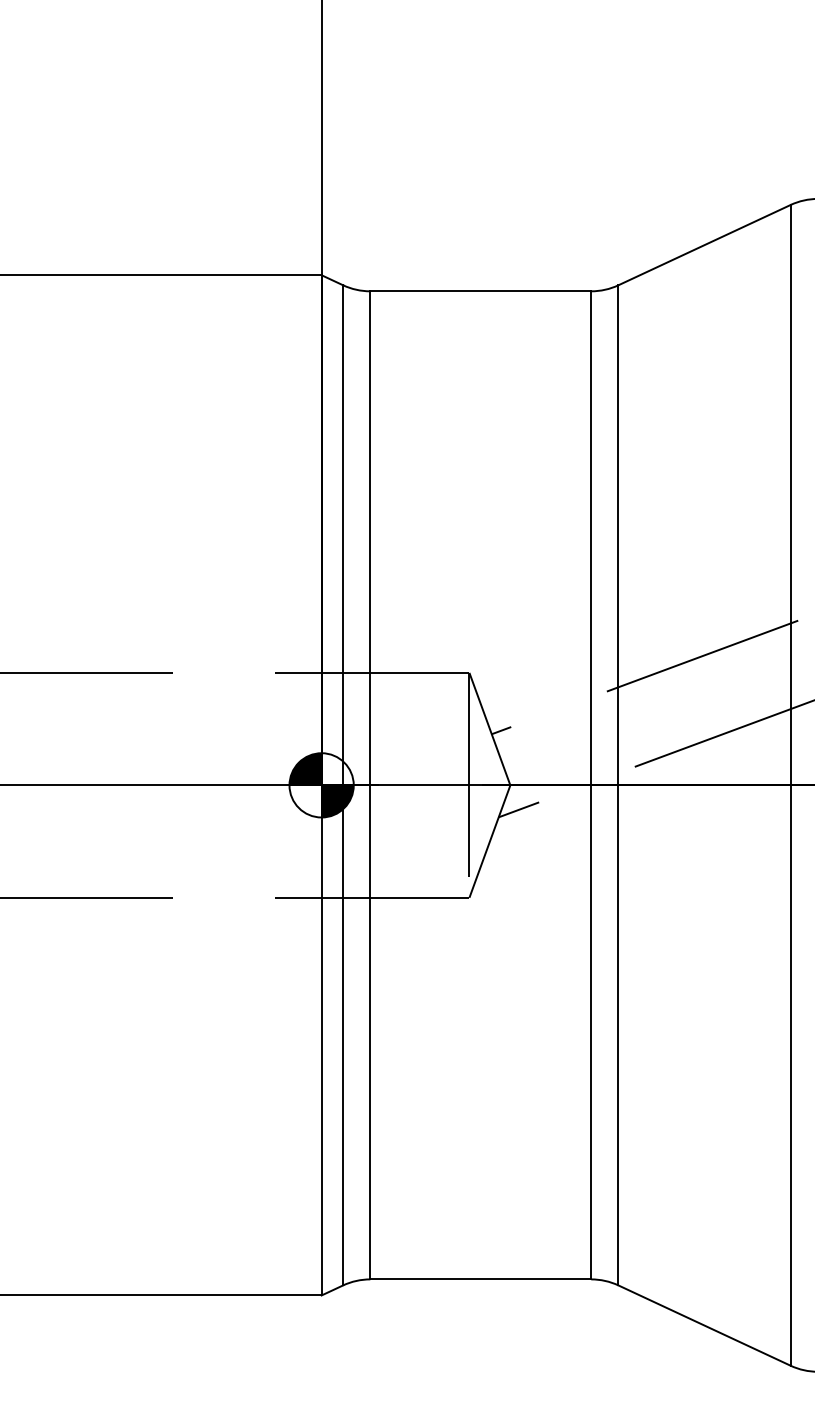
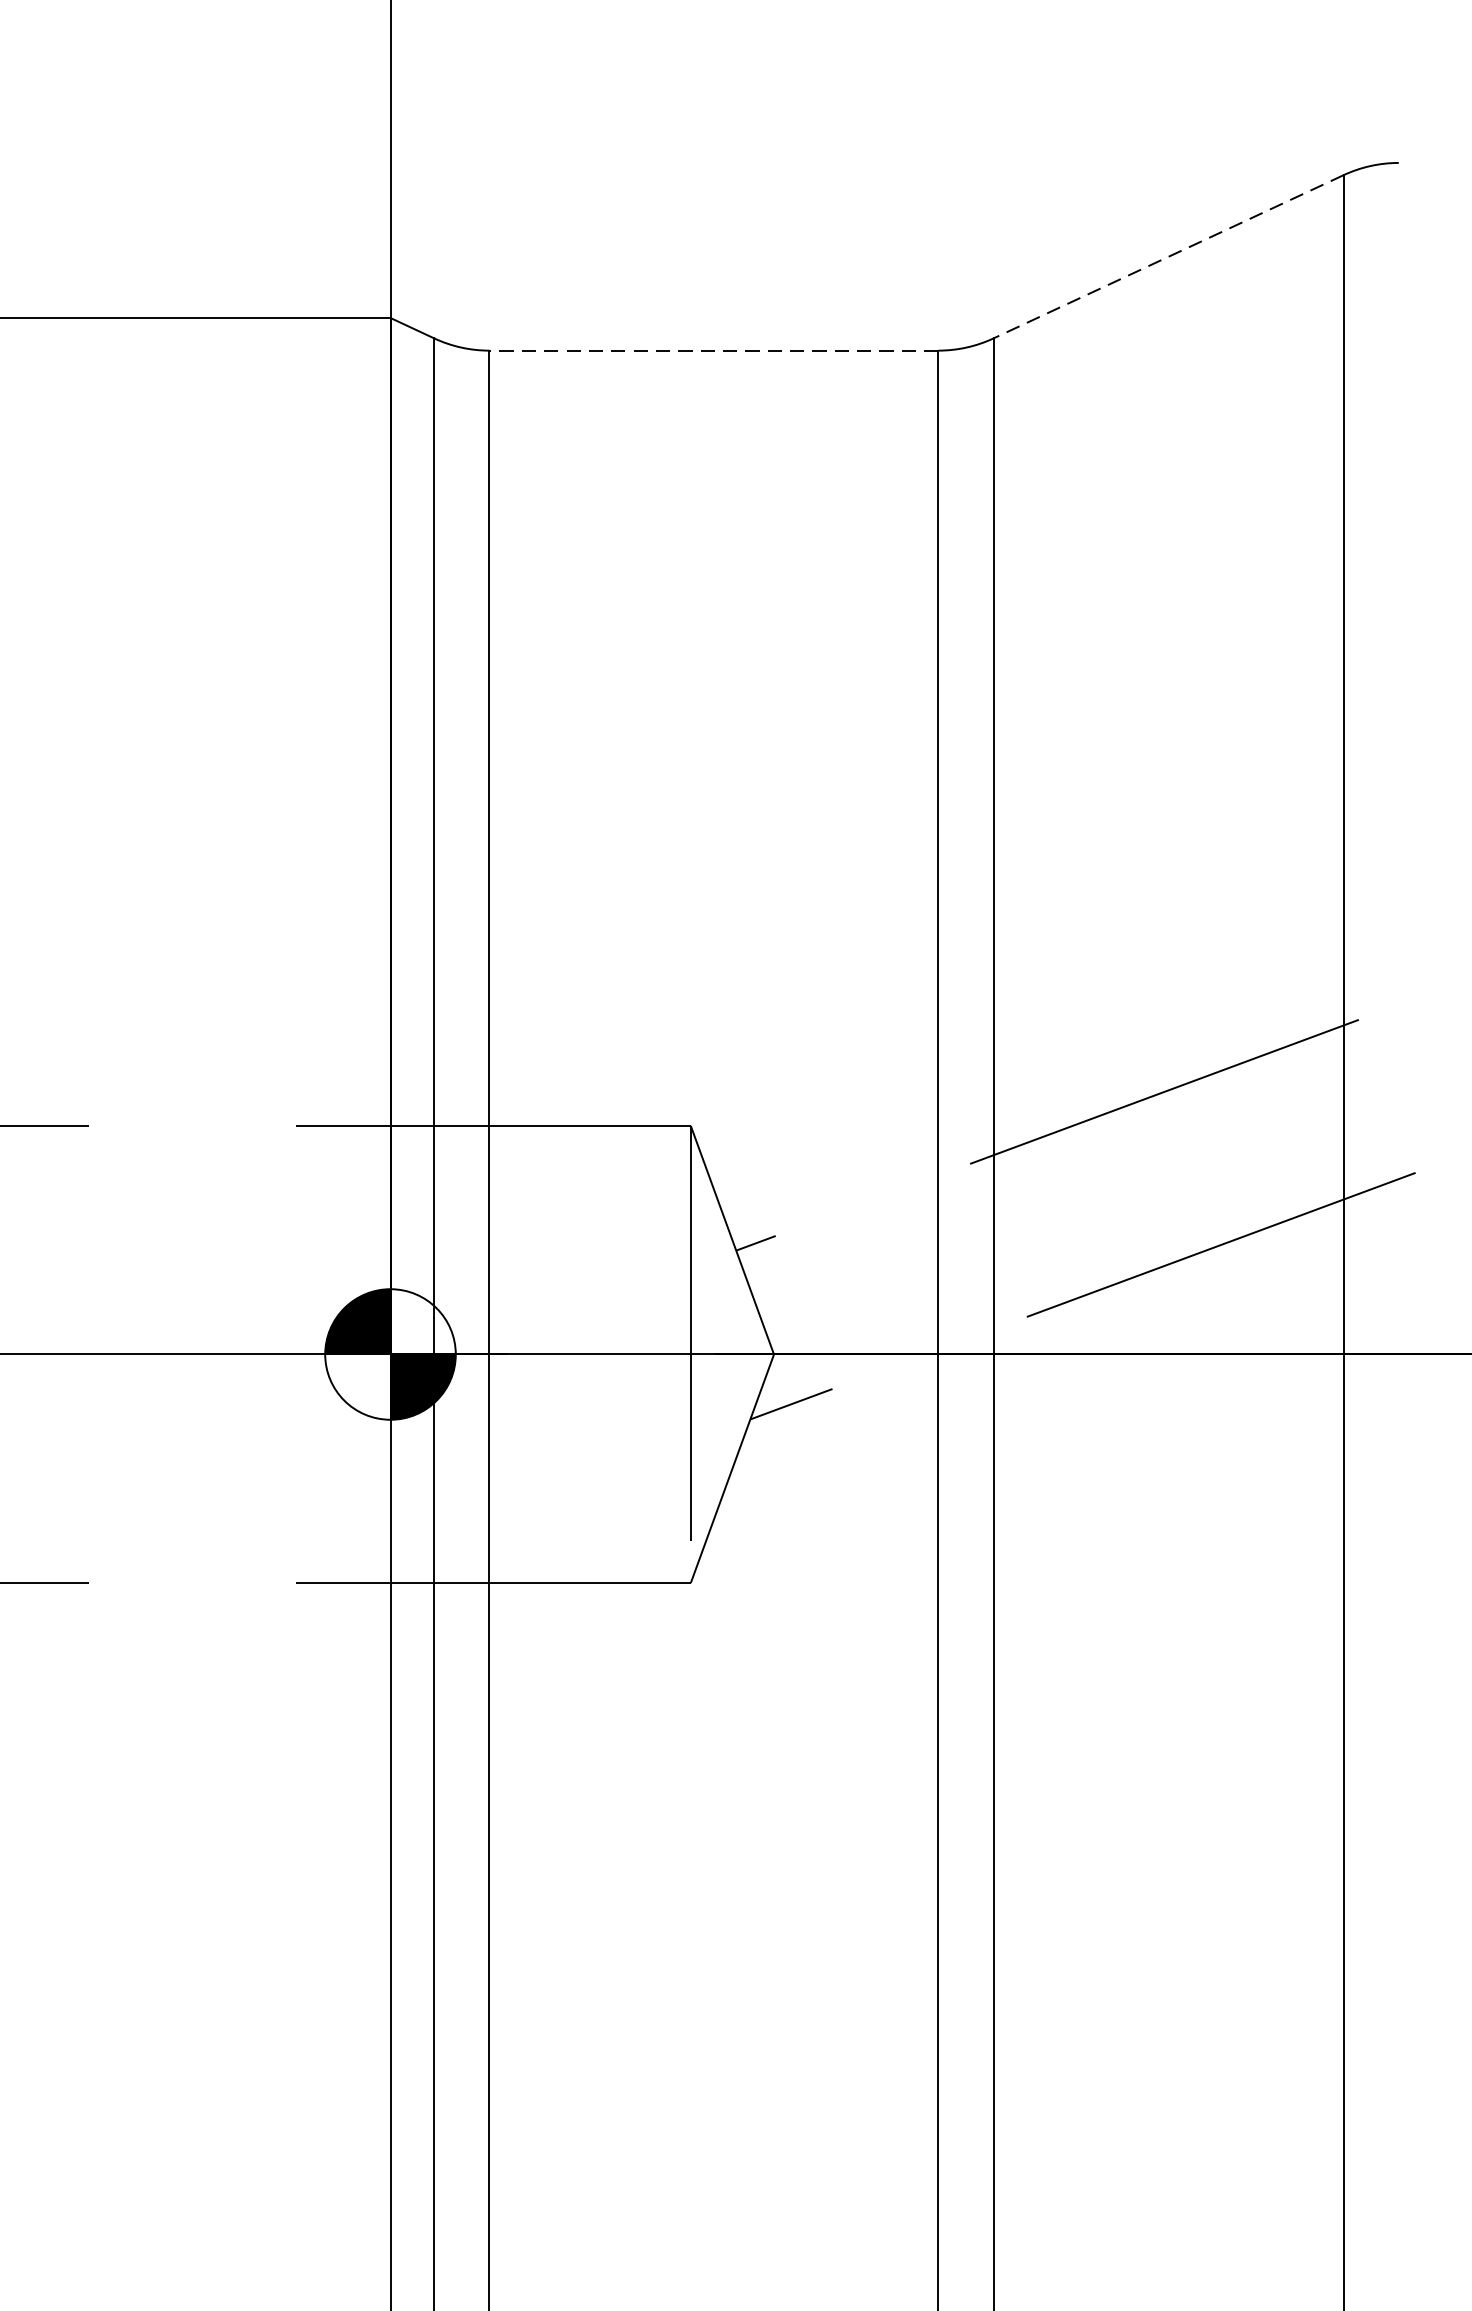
line: (704, 245) -> (1168, 257), solid -> dashed
line: (480, 291) -> (713, 351), solid -> dashed

